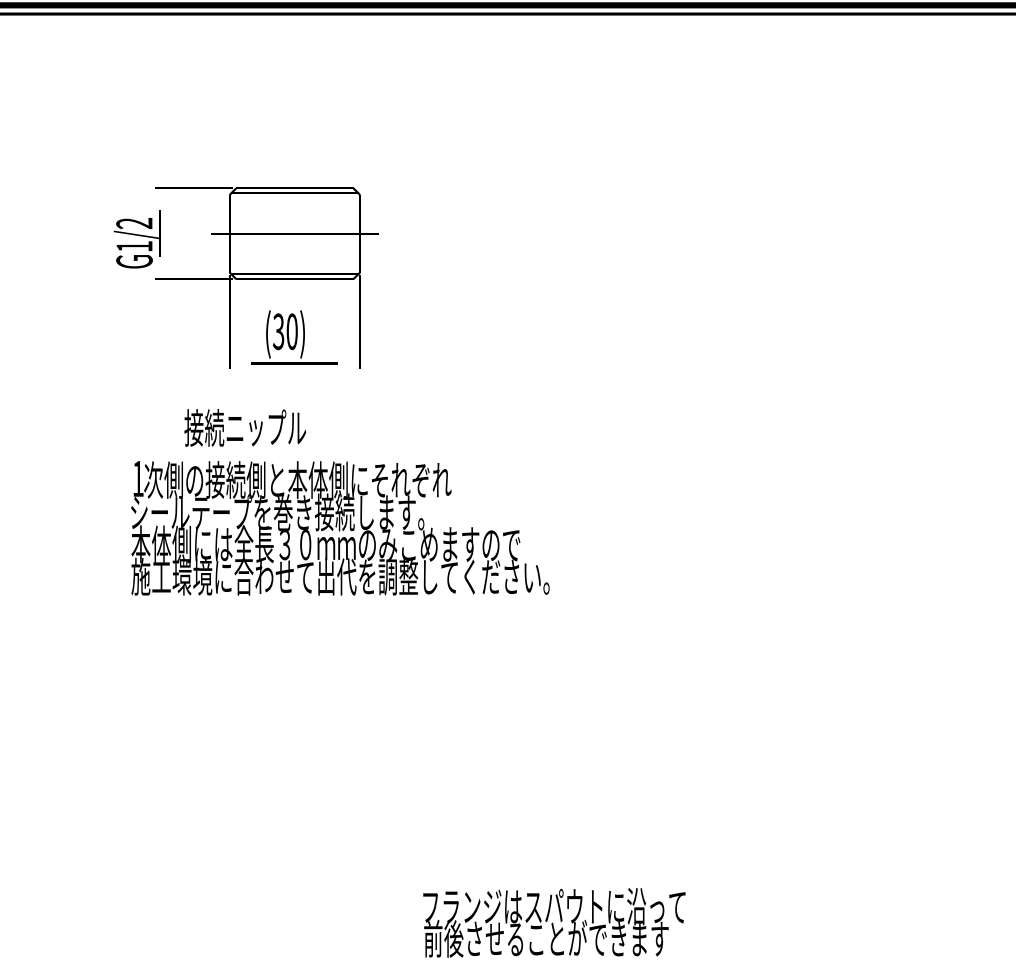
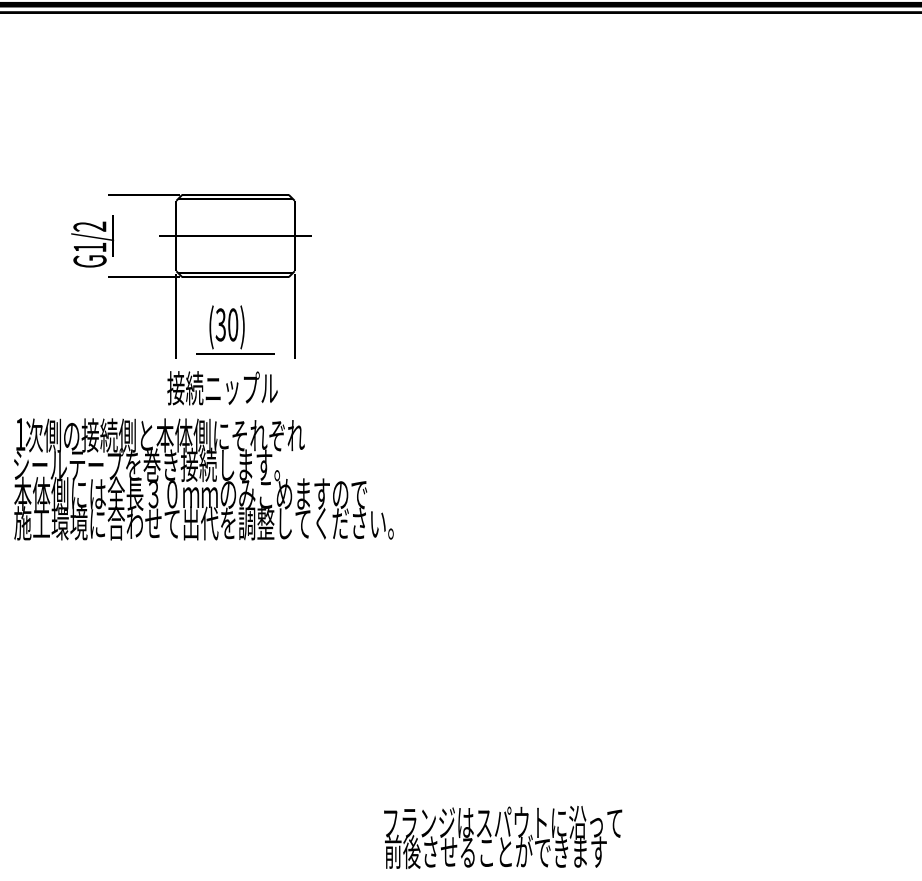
part: (246, 278) -> (191, 276), moved
text: (339, 528) -> (203, 479), moved

